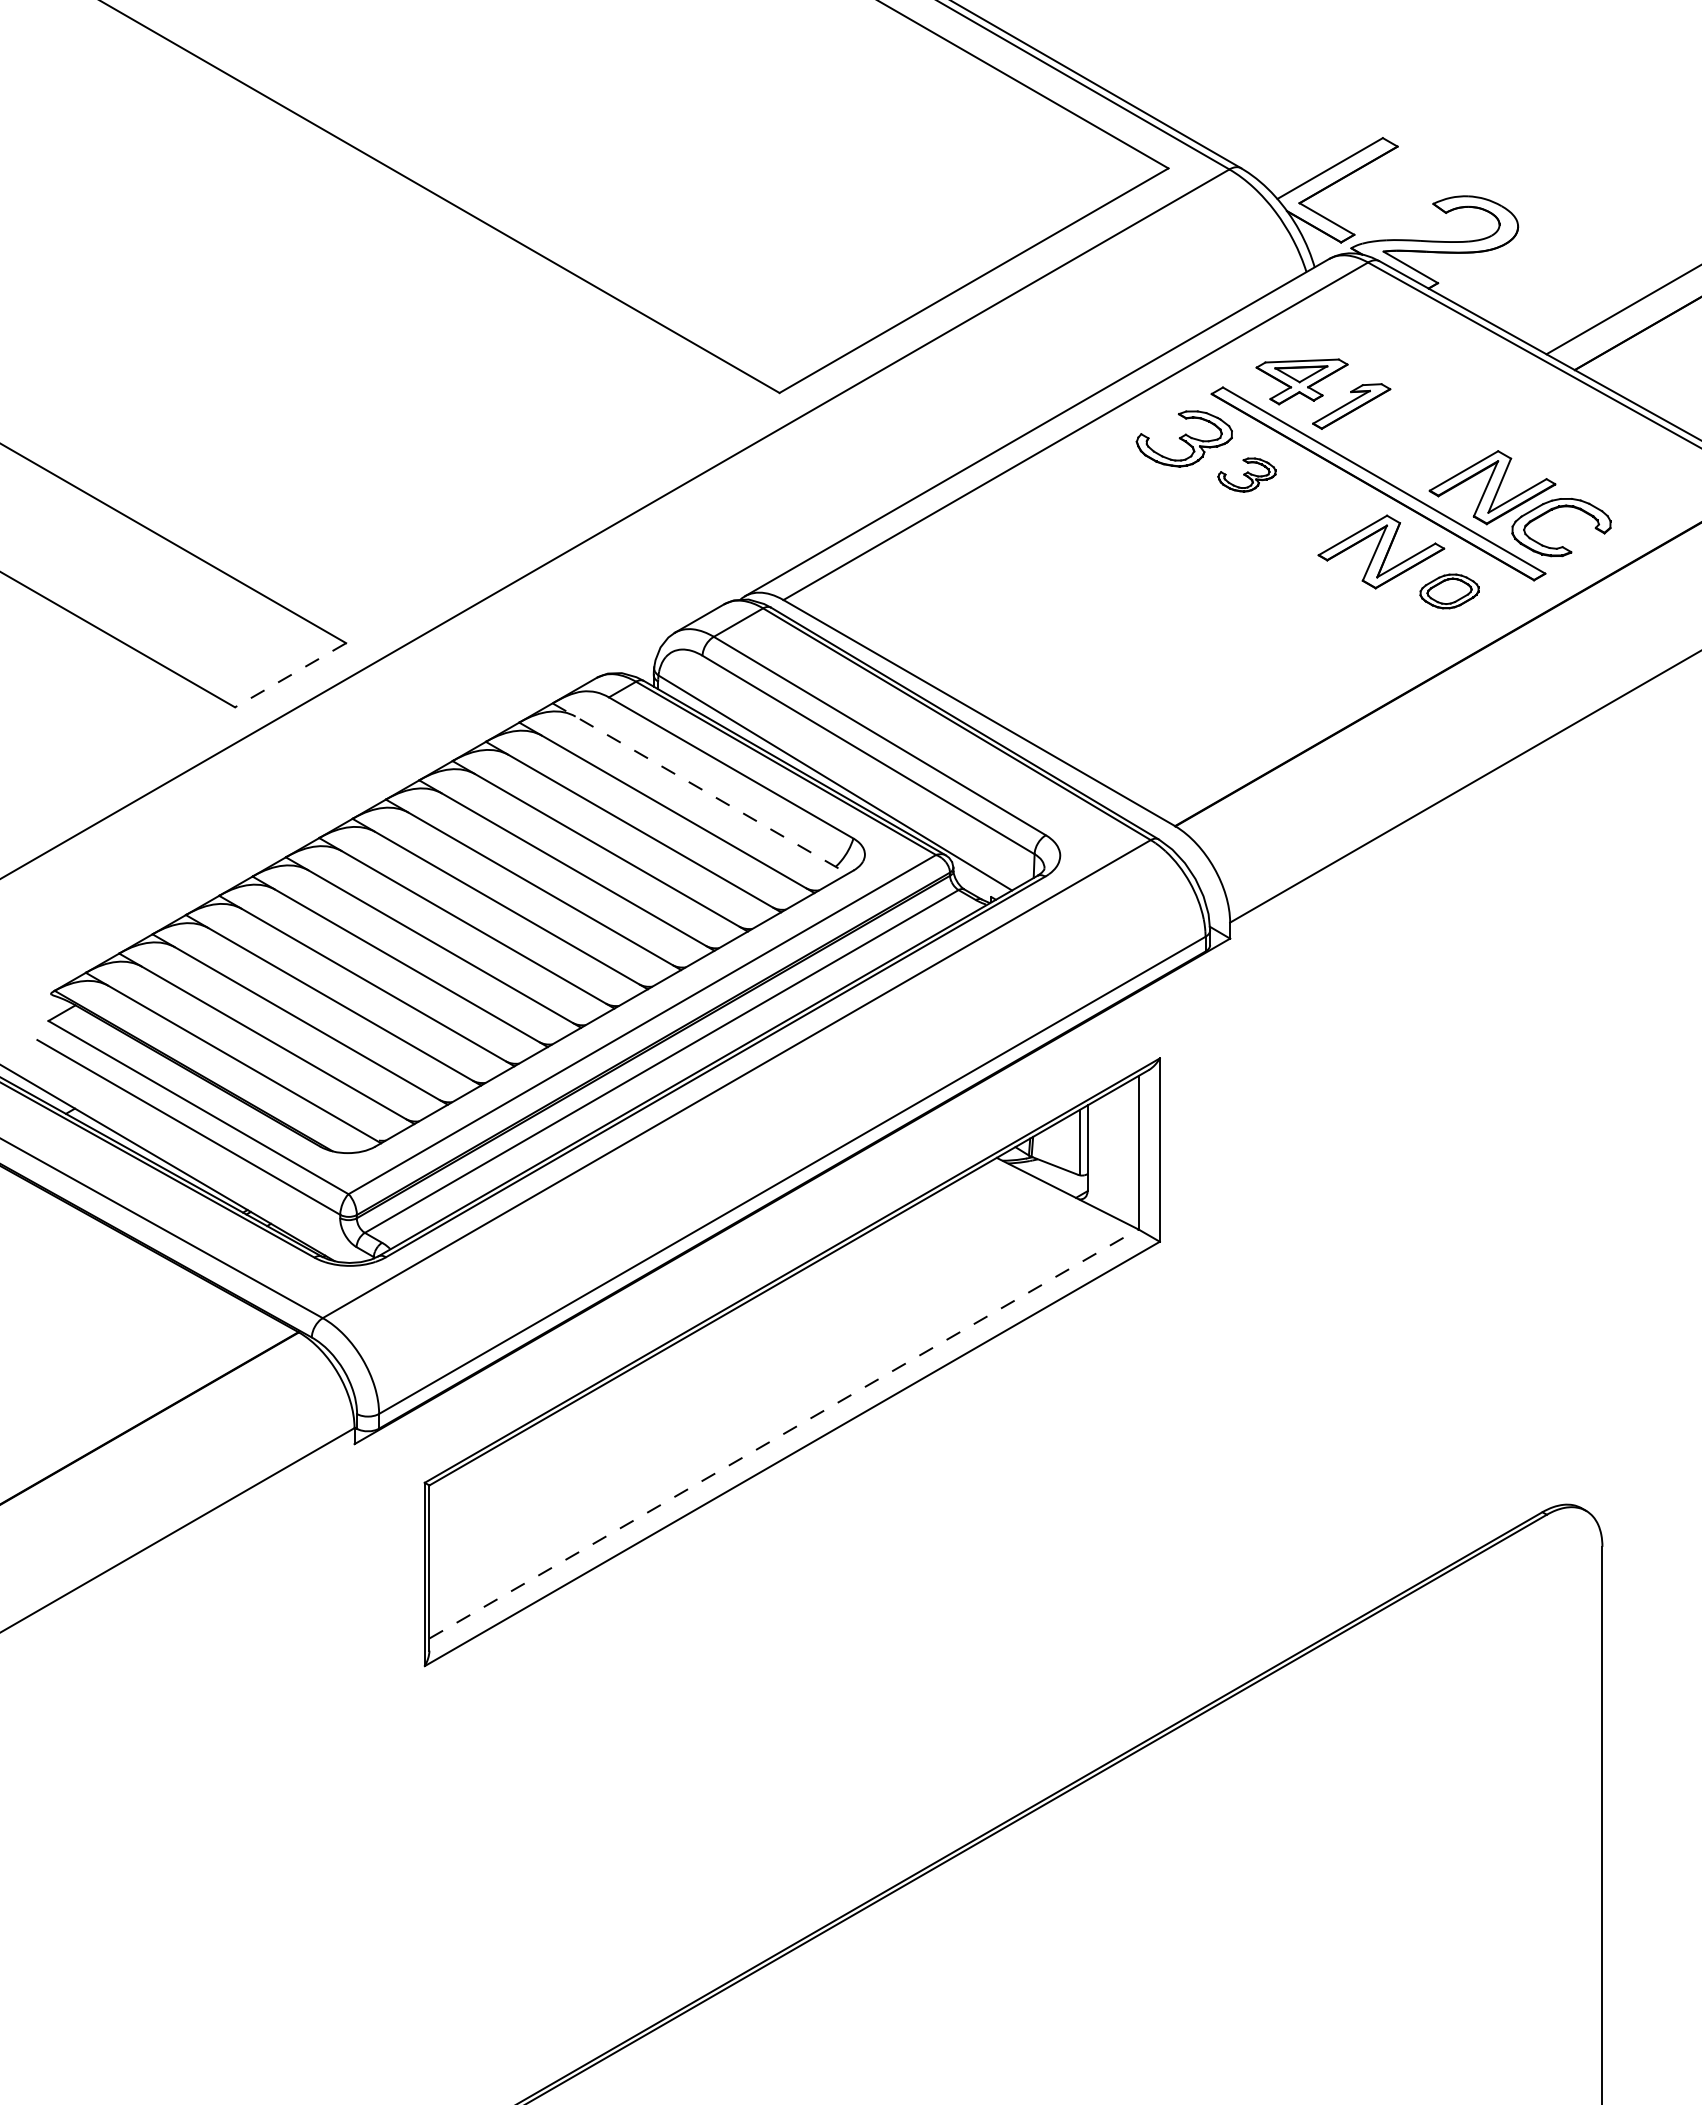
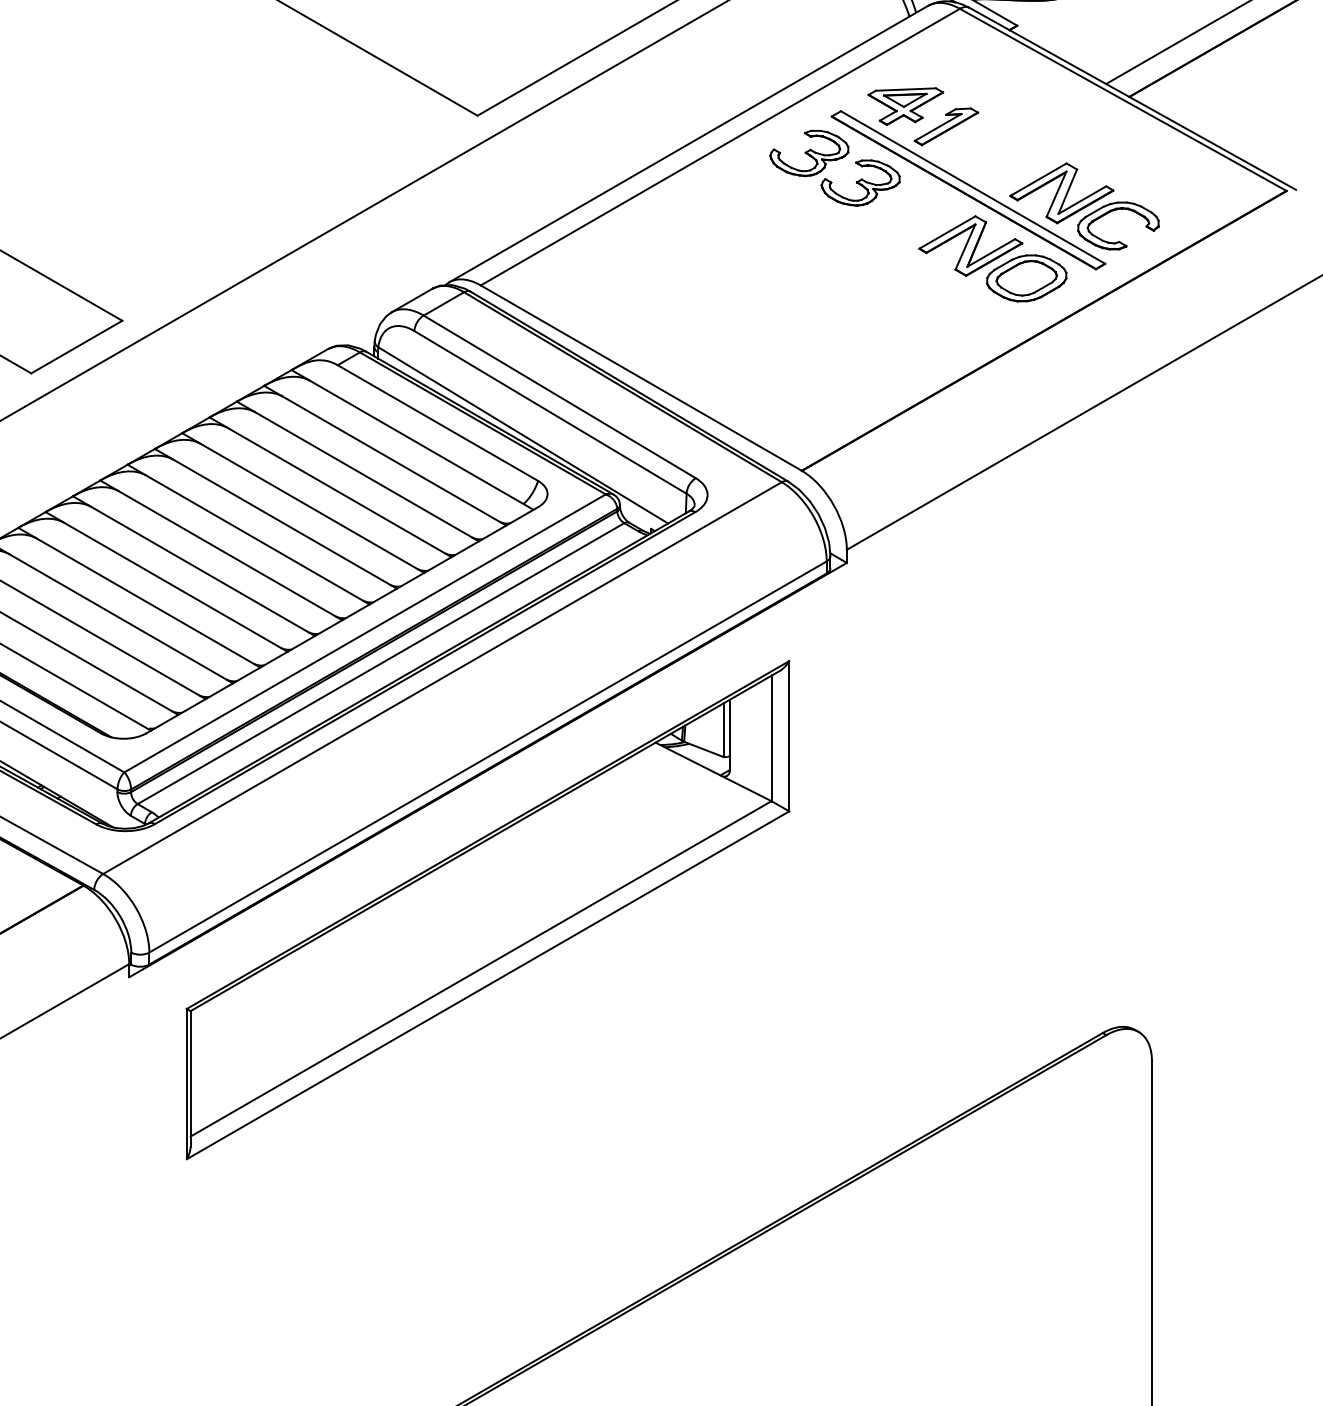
part: (1246, 474) -> (860, 182), size x1.67
part: (1449, 591) -> (1026, 278), size x1.67
line: (290, 675) -> (76, 347), dashed -> solid
line: (700, 788) -> (412, 439), dashed -> solid
line: (784, 1433) -> (481, 968), dashed -> solid

